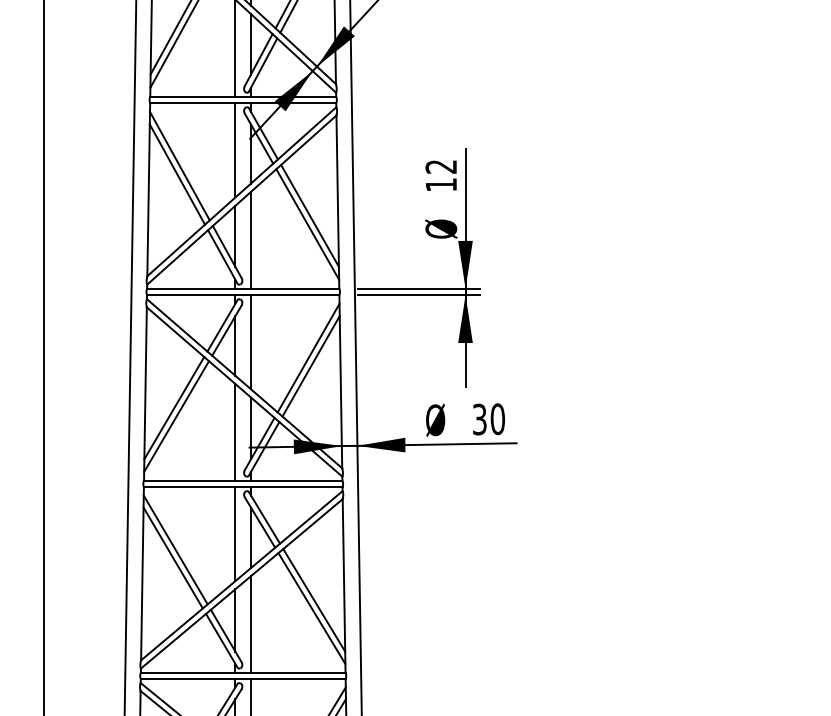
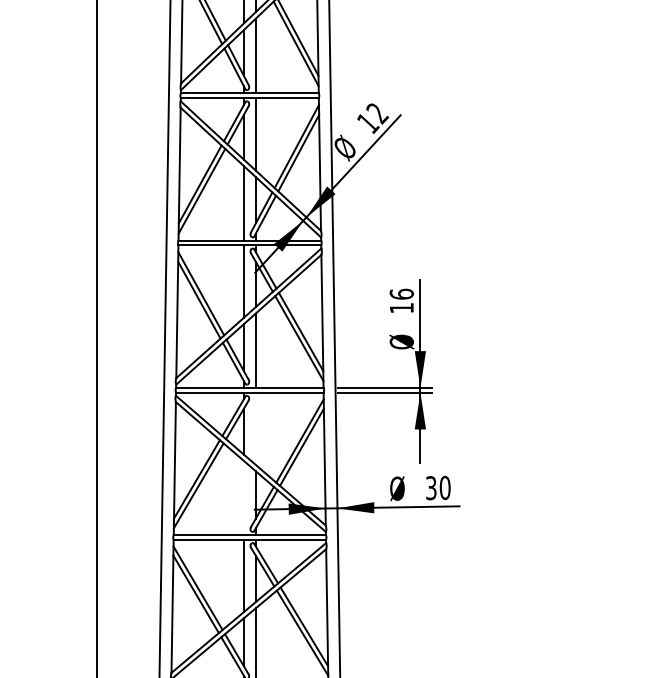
text: (440, 165) -> (401, 293), 12 -> 16
line: (250, 341) -> (255, 428), removed
line: (234, 431) -> (243, 497), removed

